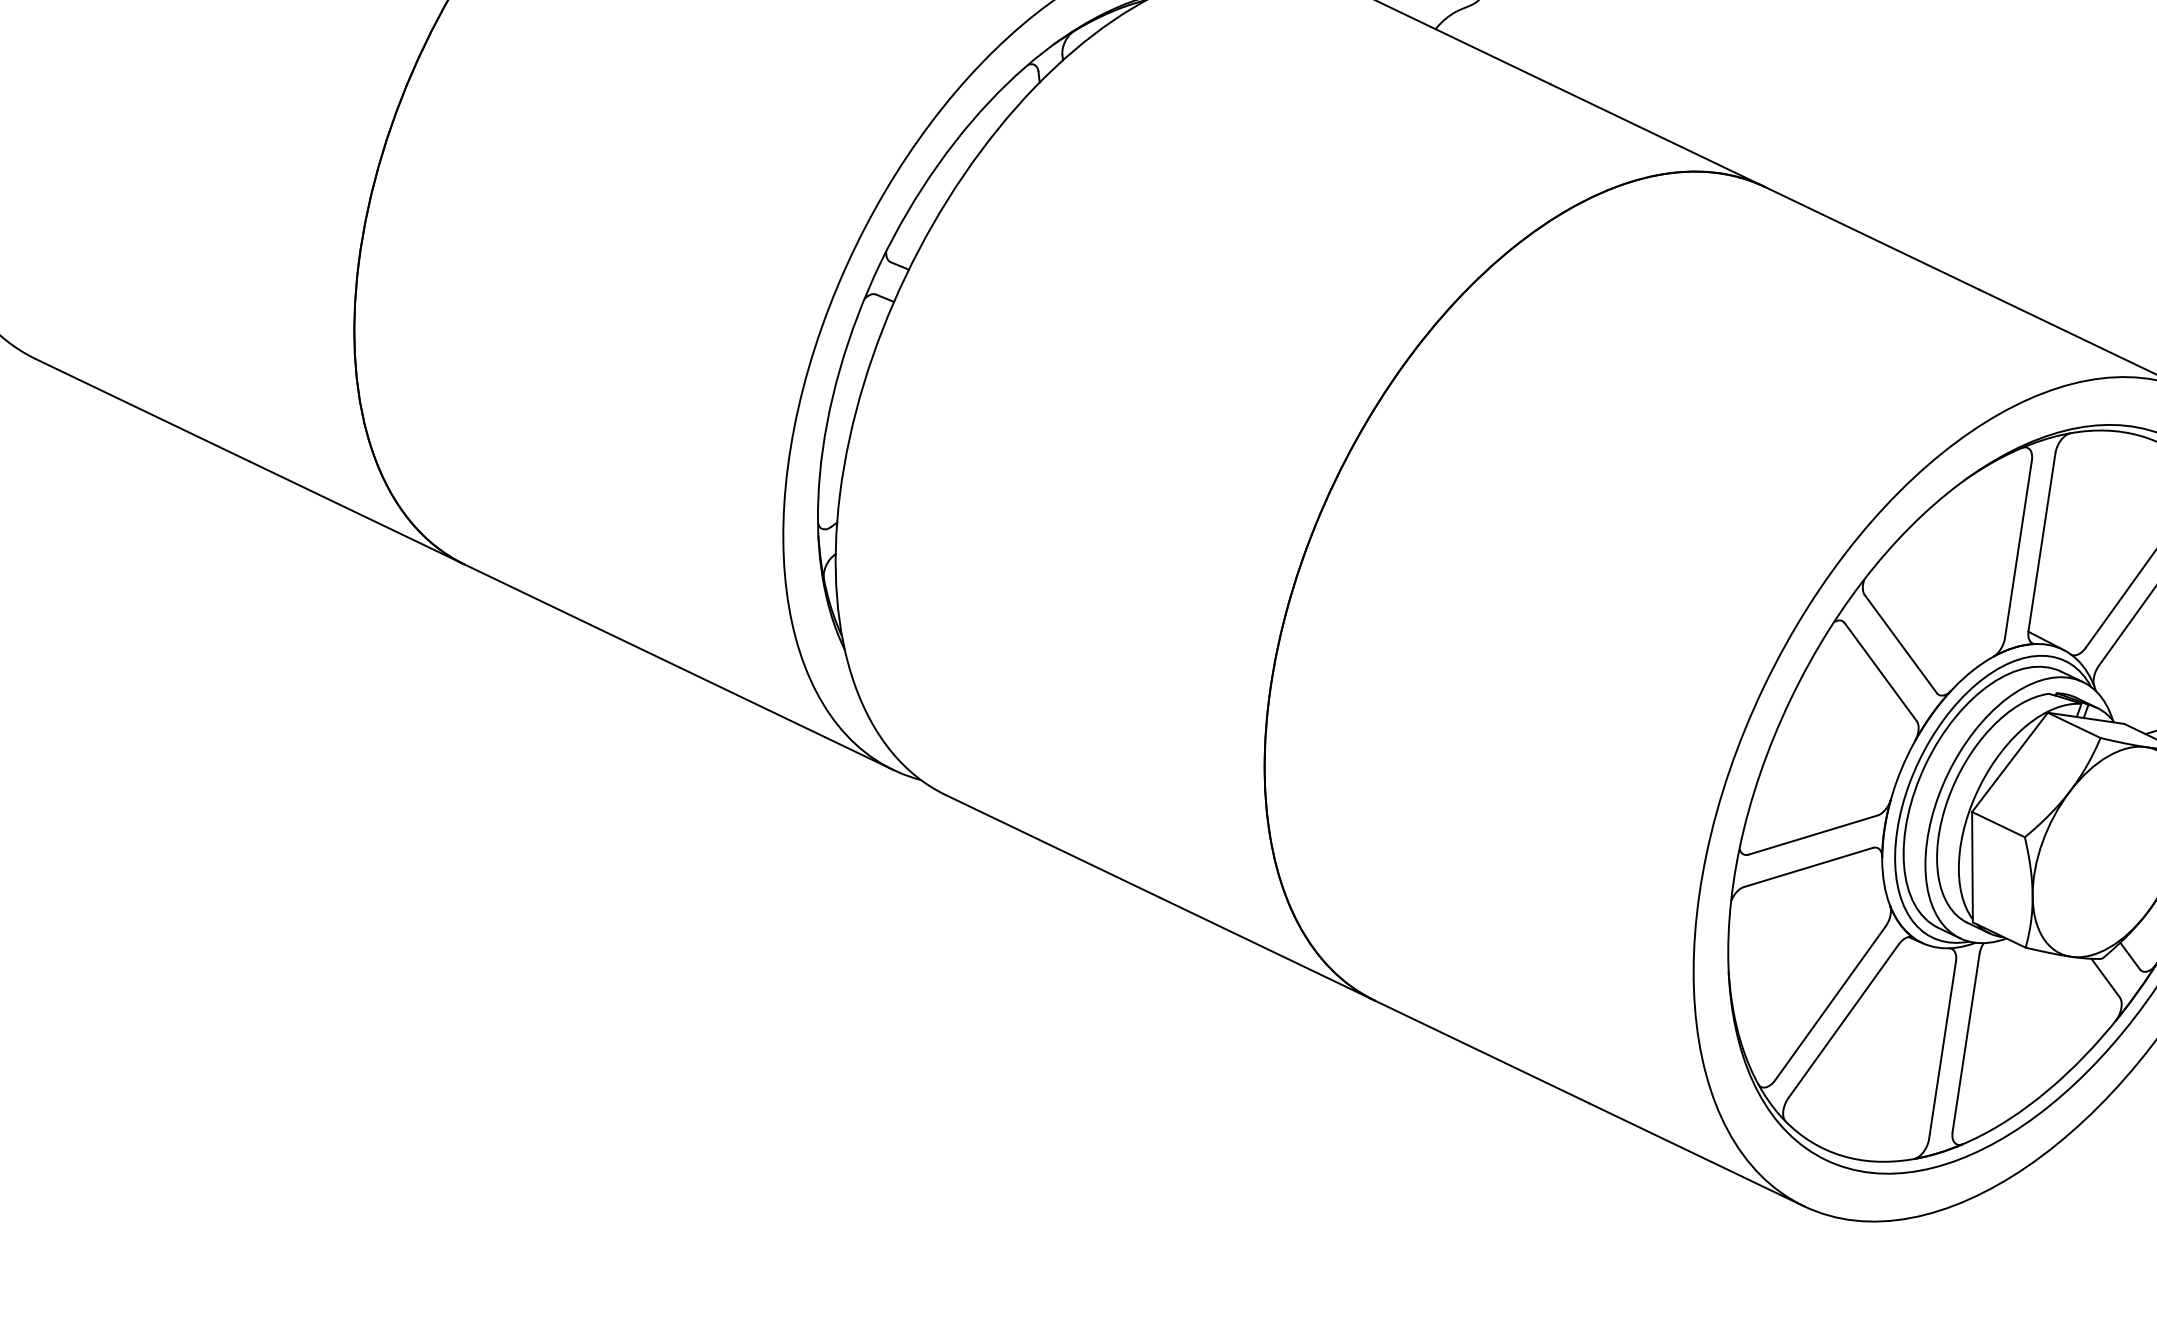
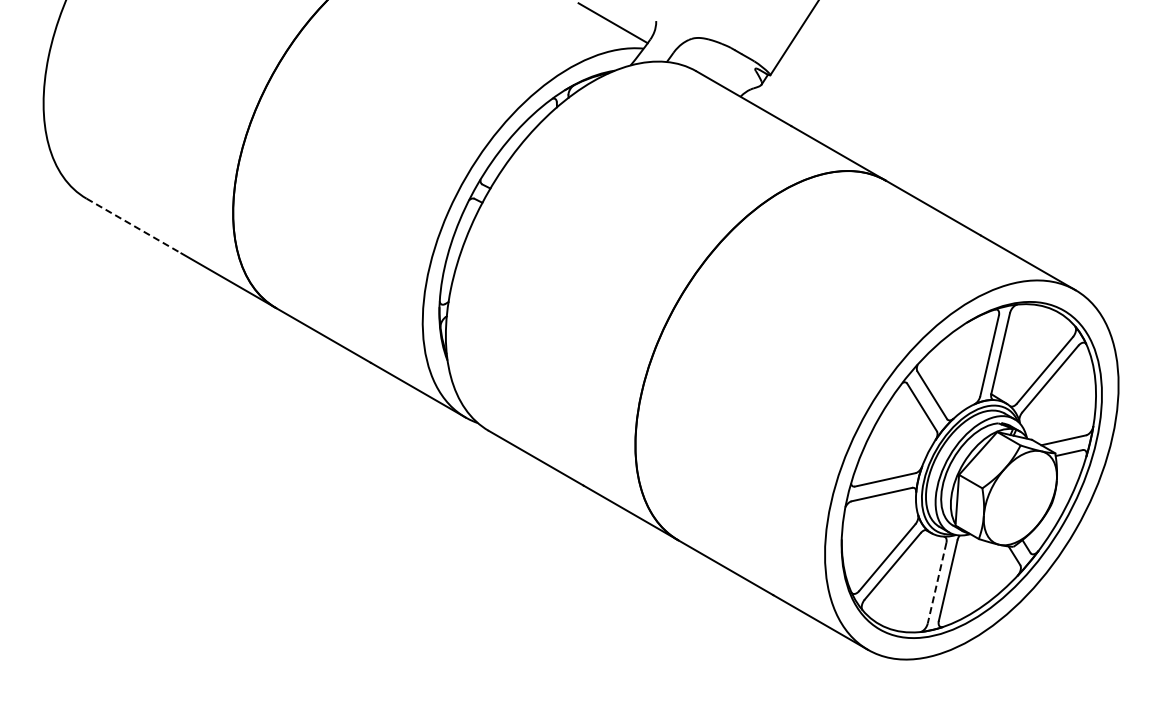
line: (144, 411) -> (134, 226), solid -> dashed
line: (1941, 1051) -> (936, 583), solid -> dashed

